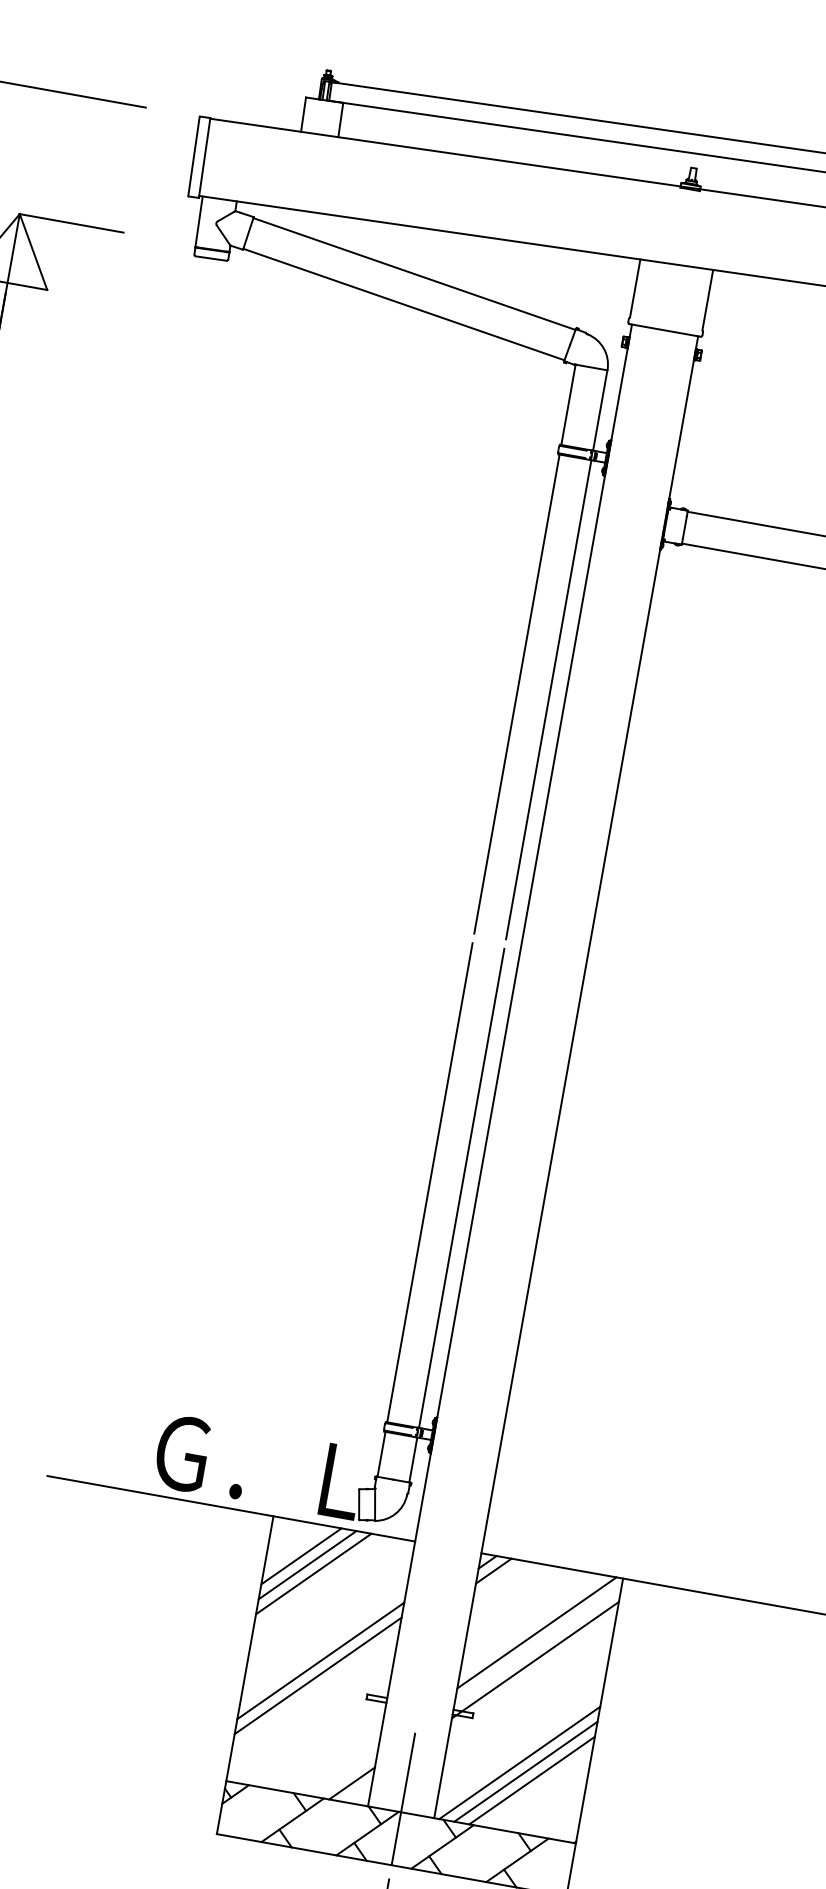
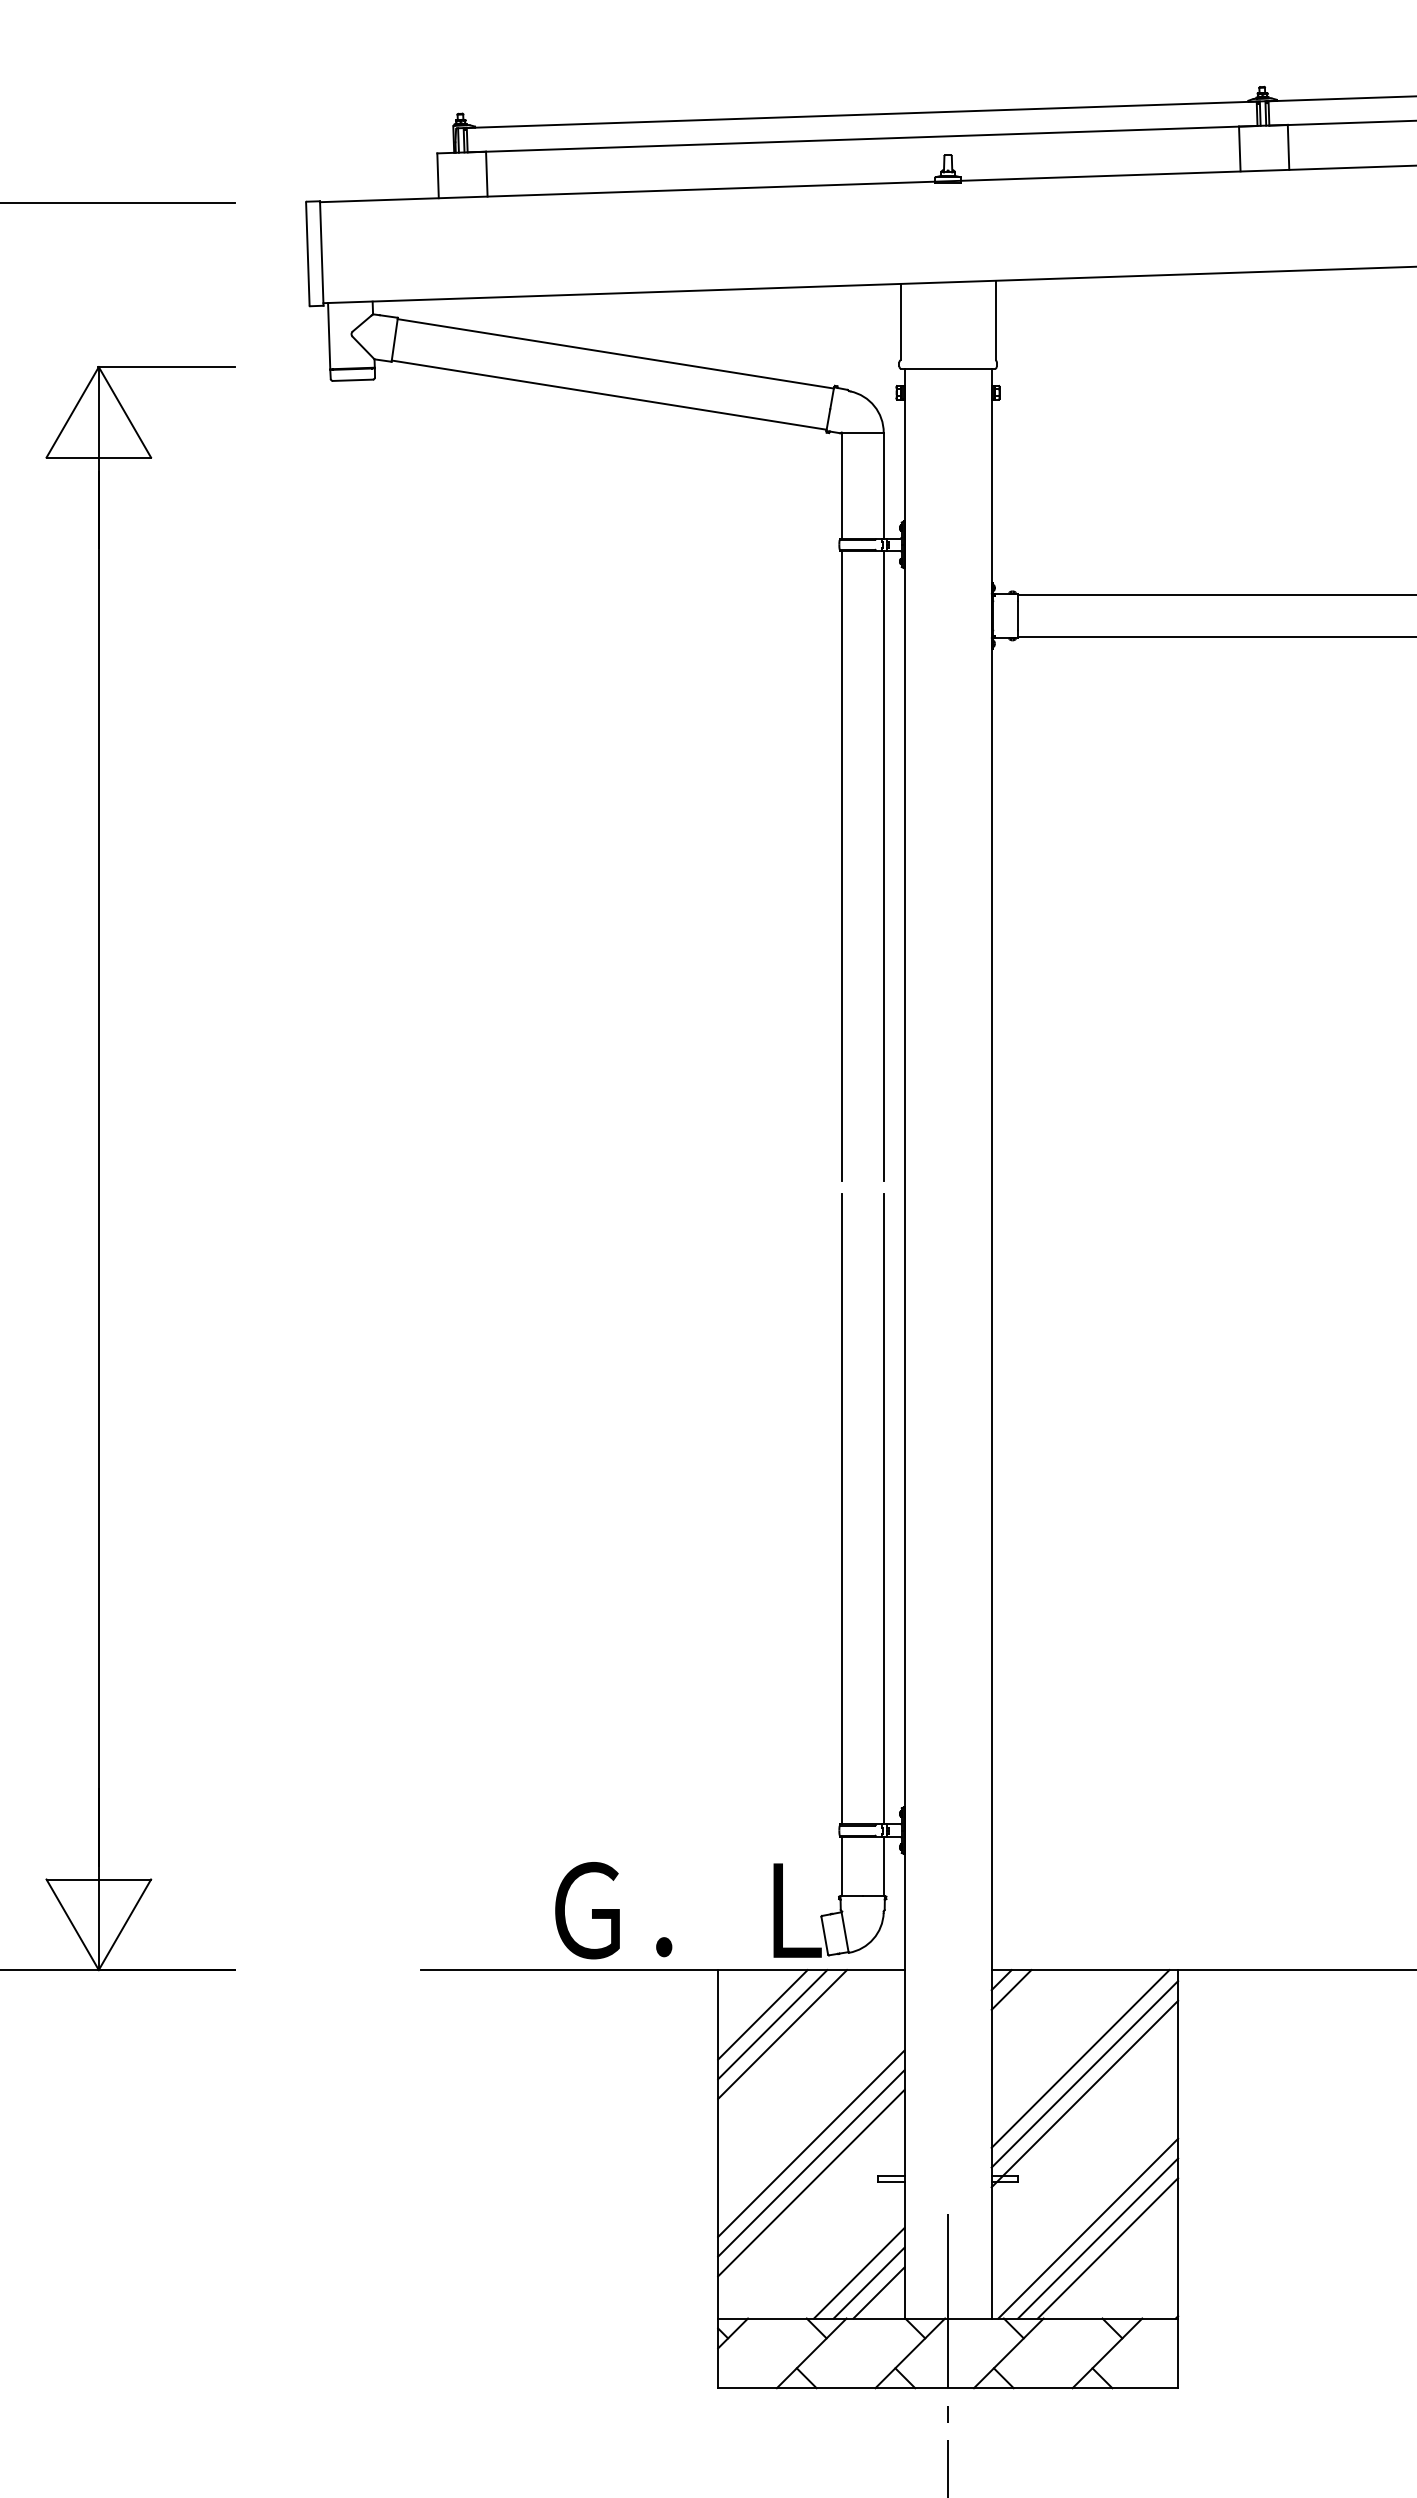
line: (537, 1645) -> (1084, 2074), added
line: (315, 1691) -> (811, 2183), added
line: (339, 1765) -> (859, 2272), added
line: (345, 1774) -> (868, 2282), added

